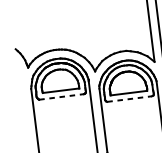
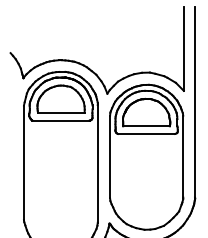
line: (61, 96) -> (61, 120), dashed -> solid
line: (129, 98) -> (146, 133), dashed -> solid

